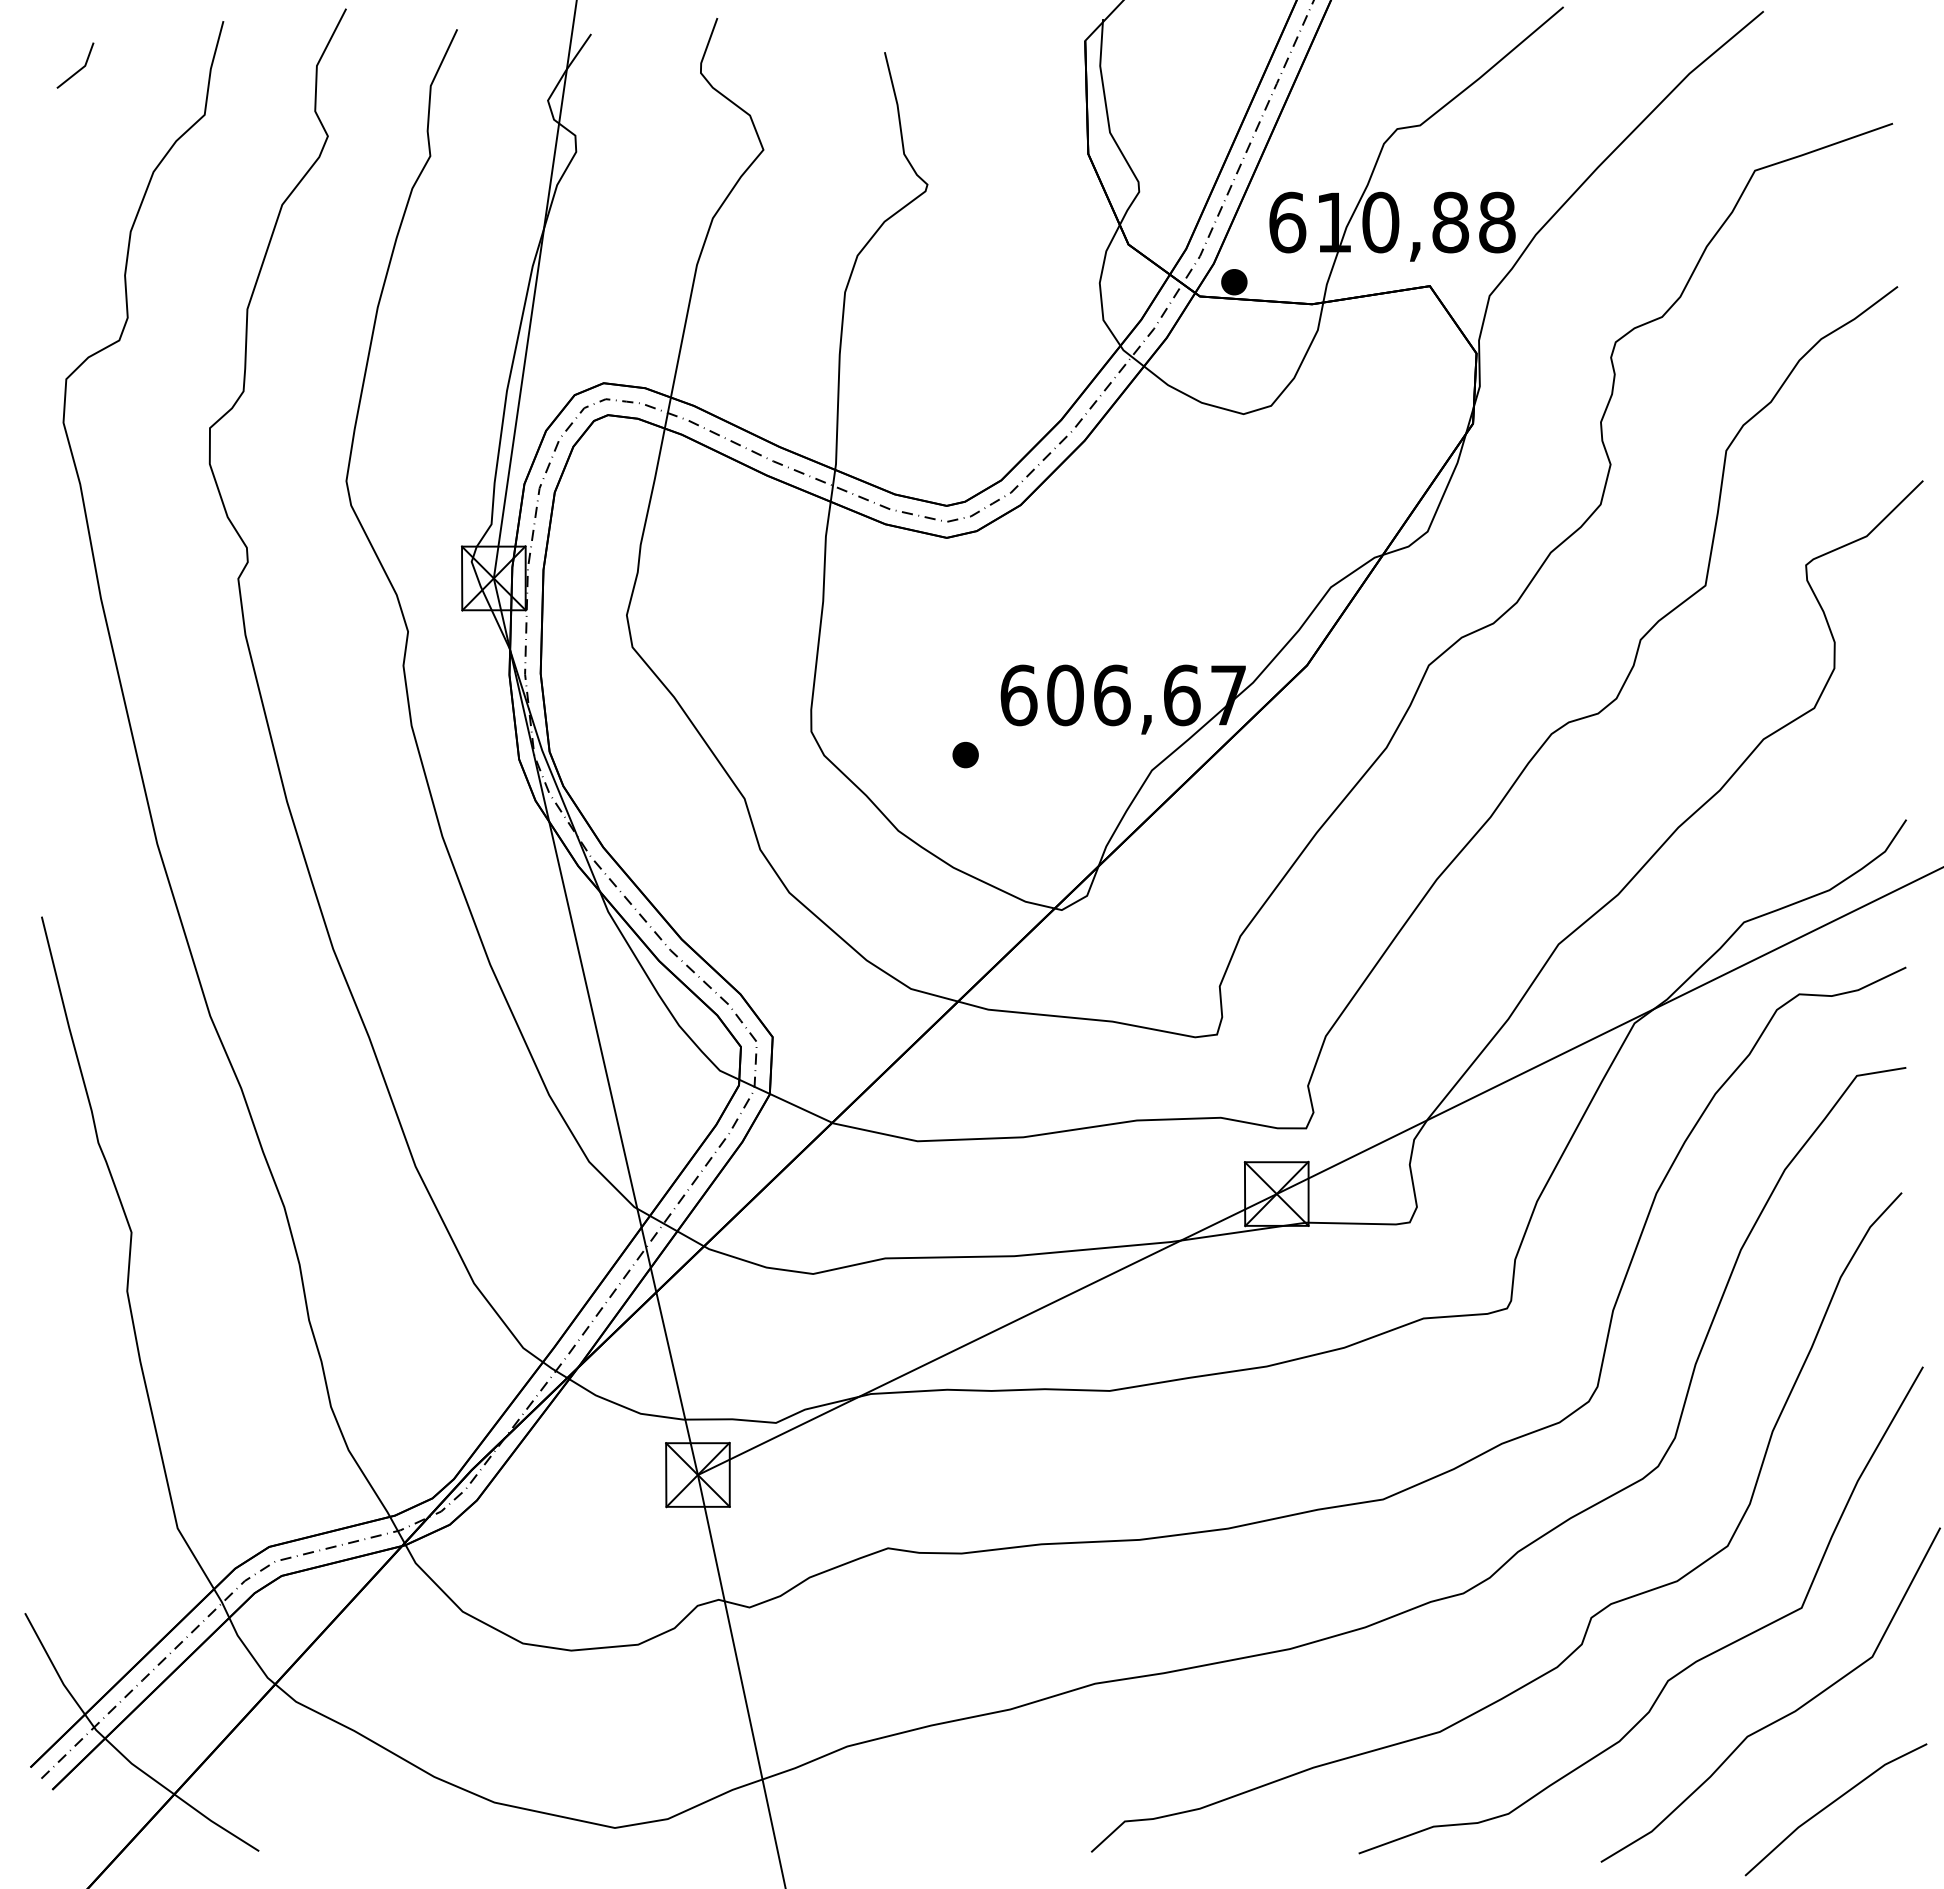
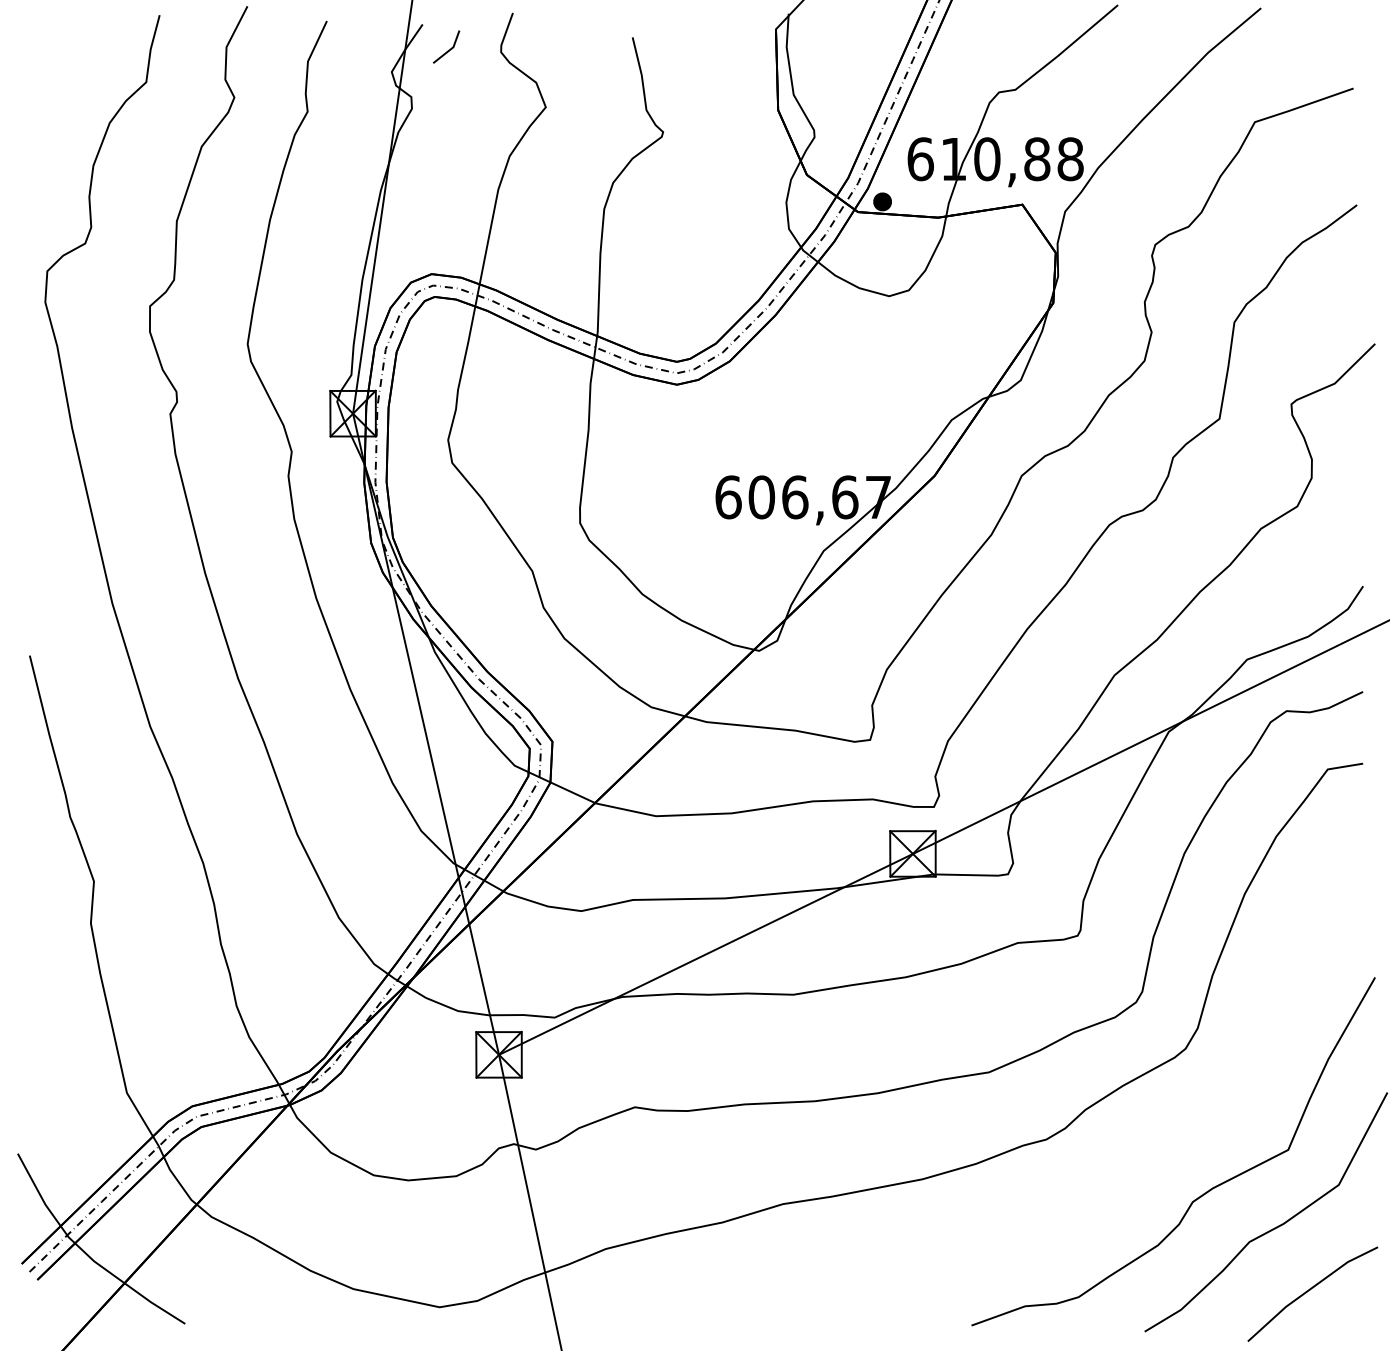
line: (77, 70) -> (447, 50), moved
part: (965, 754) -> (690, 539), removed
curve: (1591, 1616) -> (1138, 1156), removed

